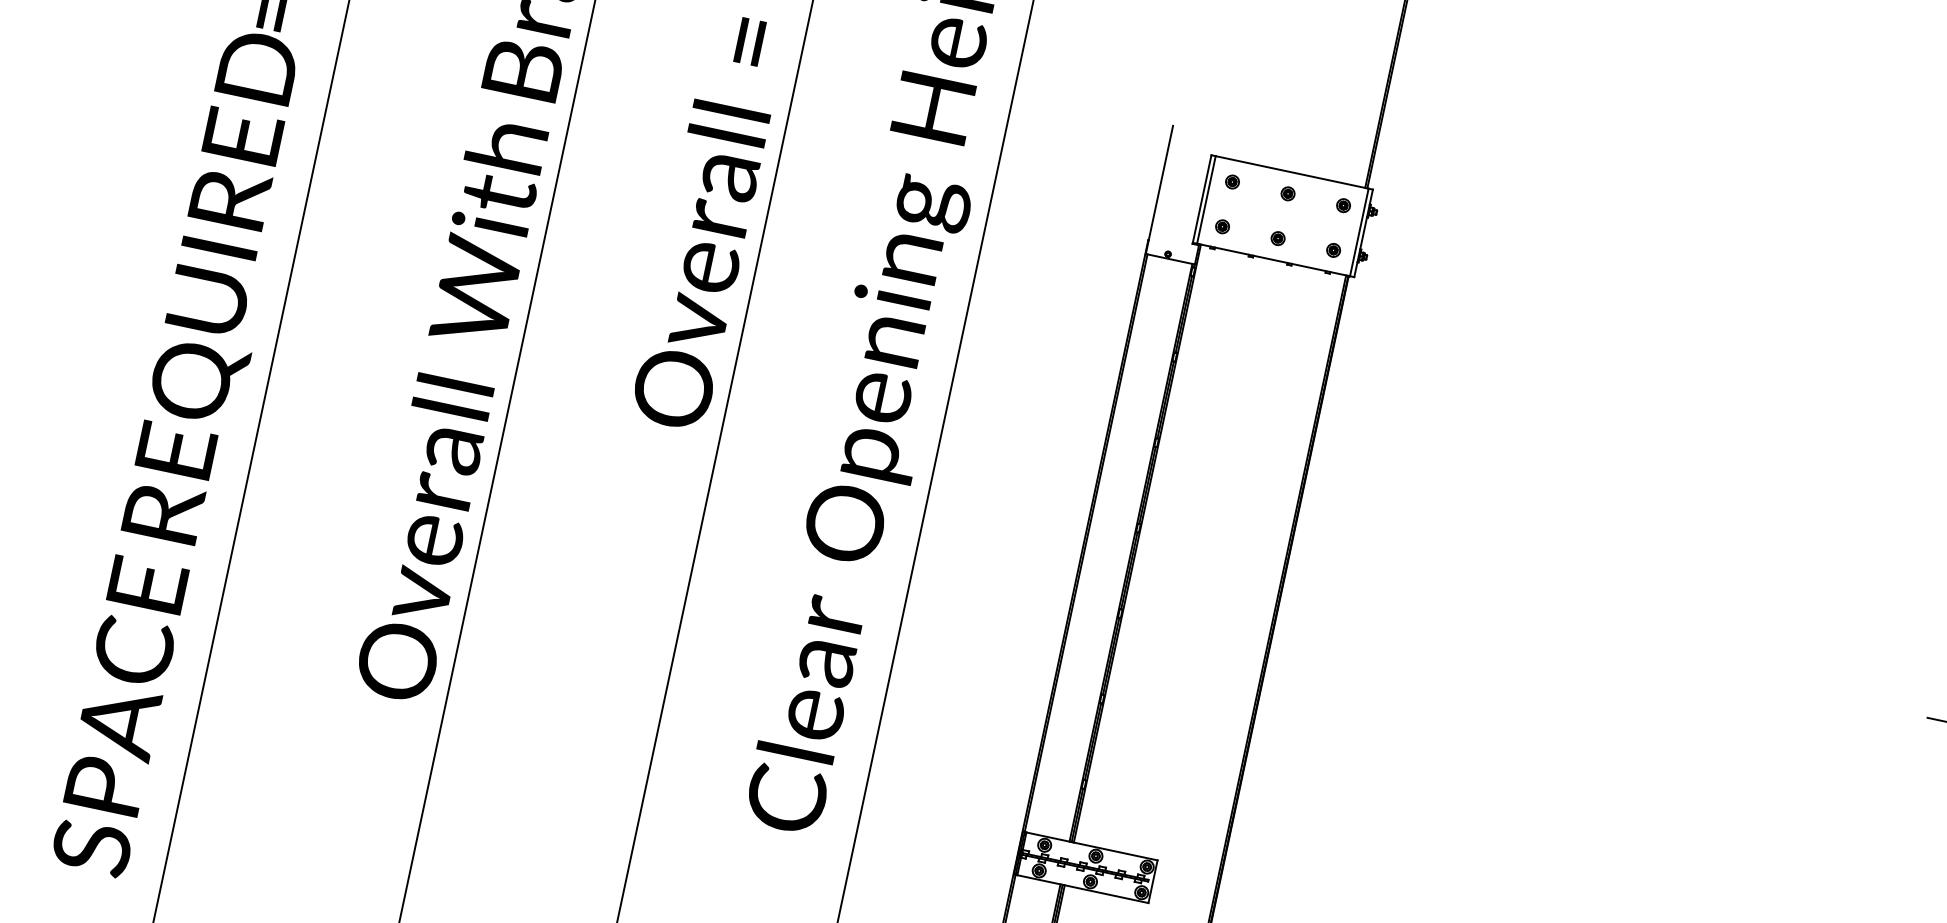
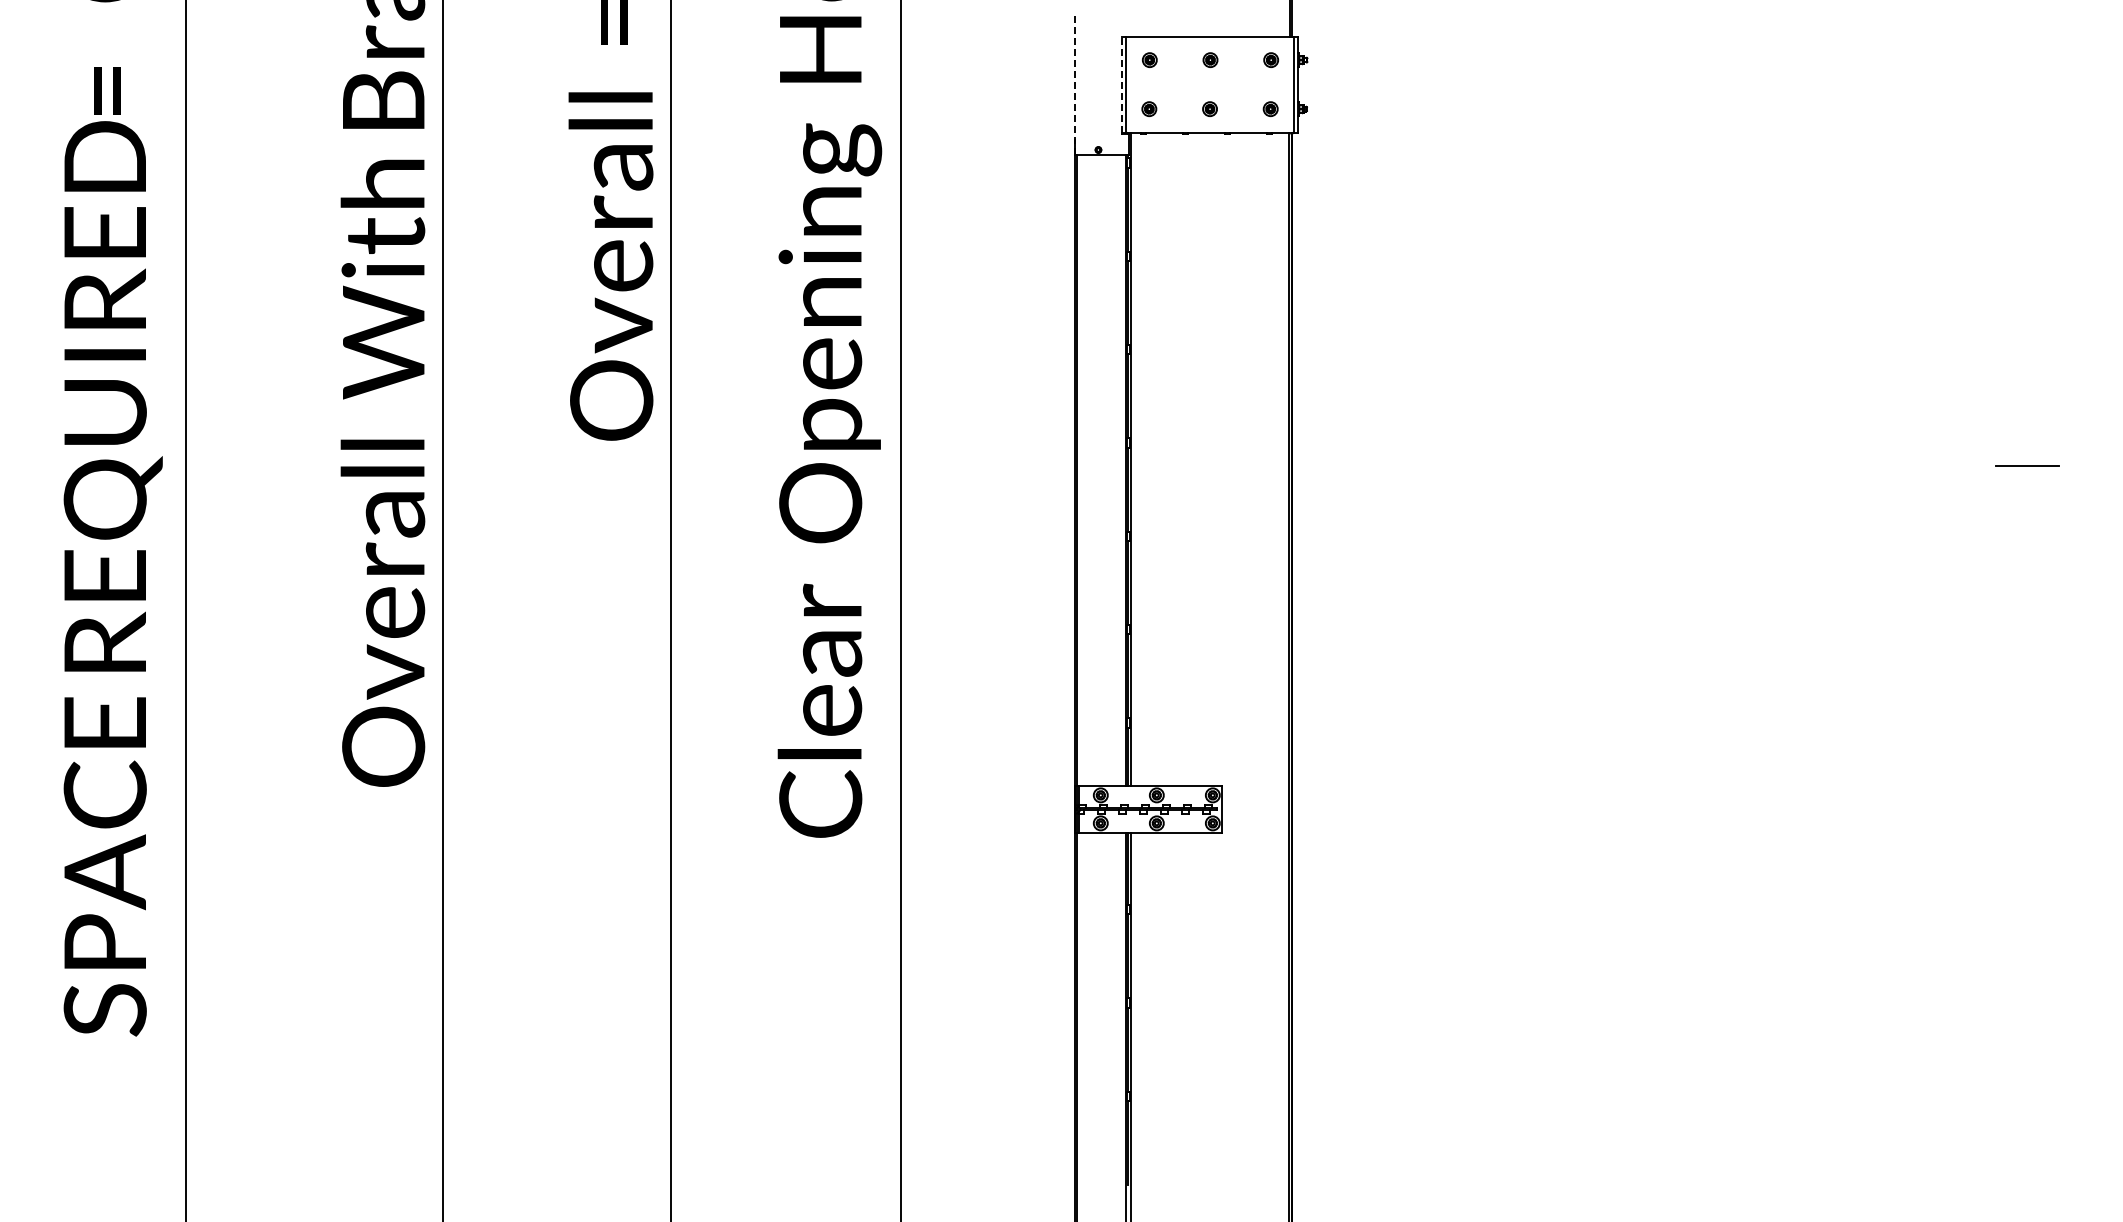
line: (1159, 189) -> (1075, 84), solid -> dashed
line: (1201, 198) -> (1121, 84), solid -> dashed

